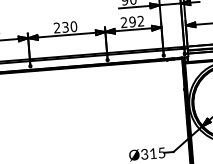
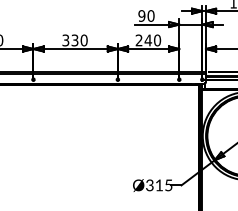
text: (136, 21) -> (152, 40), 292 -> 240
text: (56, 28) -> (65, 40), 230 -> 330

